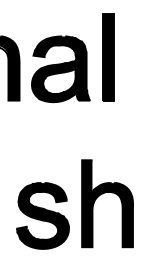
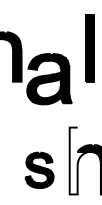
part: (60, 69) -> (49, 79), moved
fill: (95, 203) -> (79, 160), removed
part: (42, 215) -> (39, 170), size x0.7

